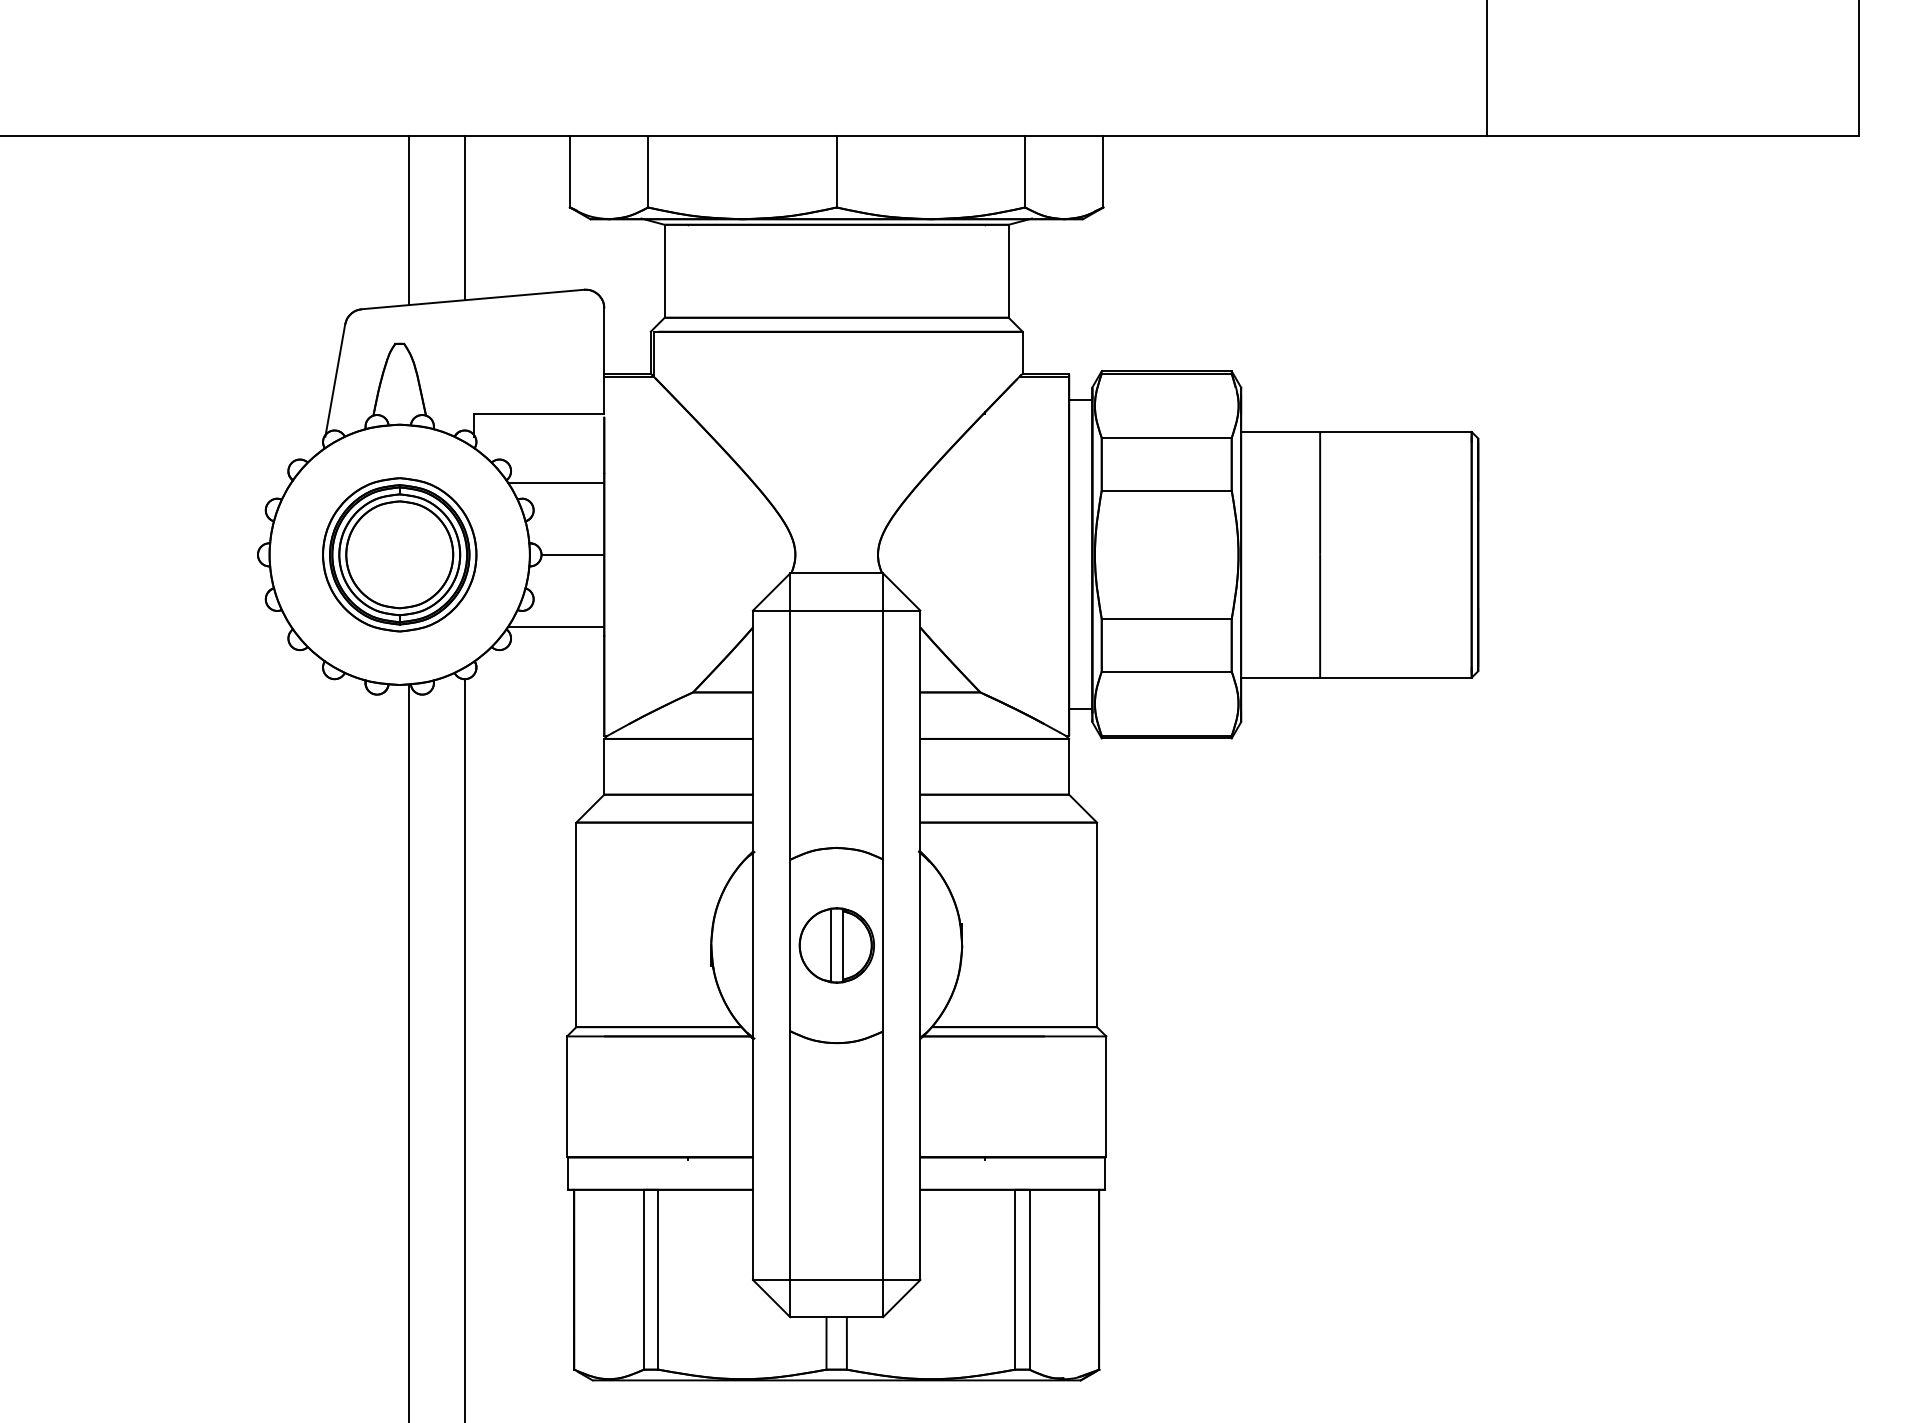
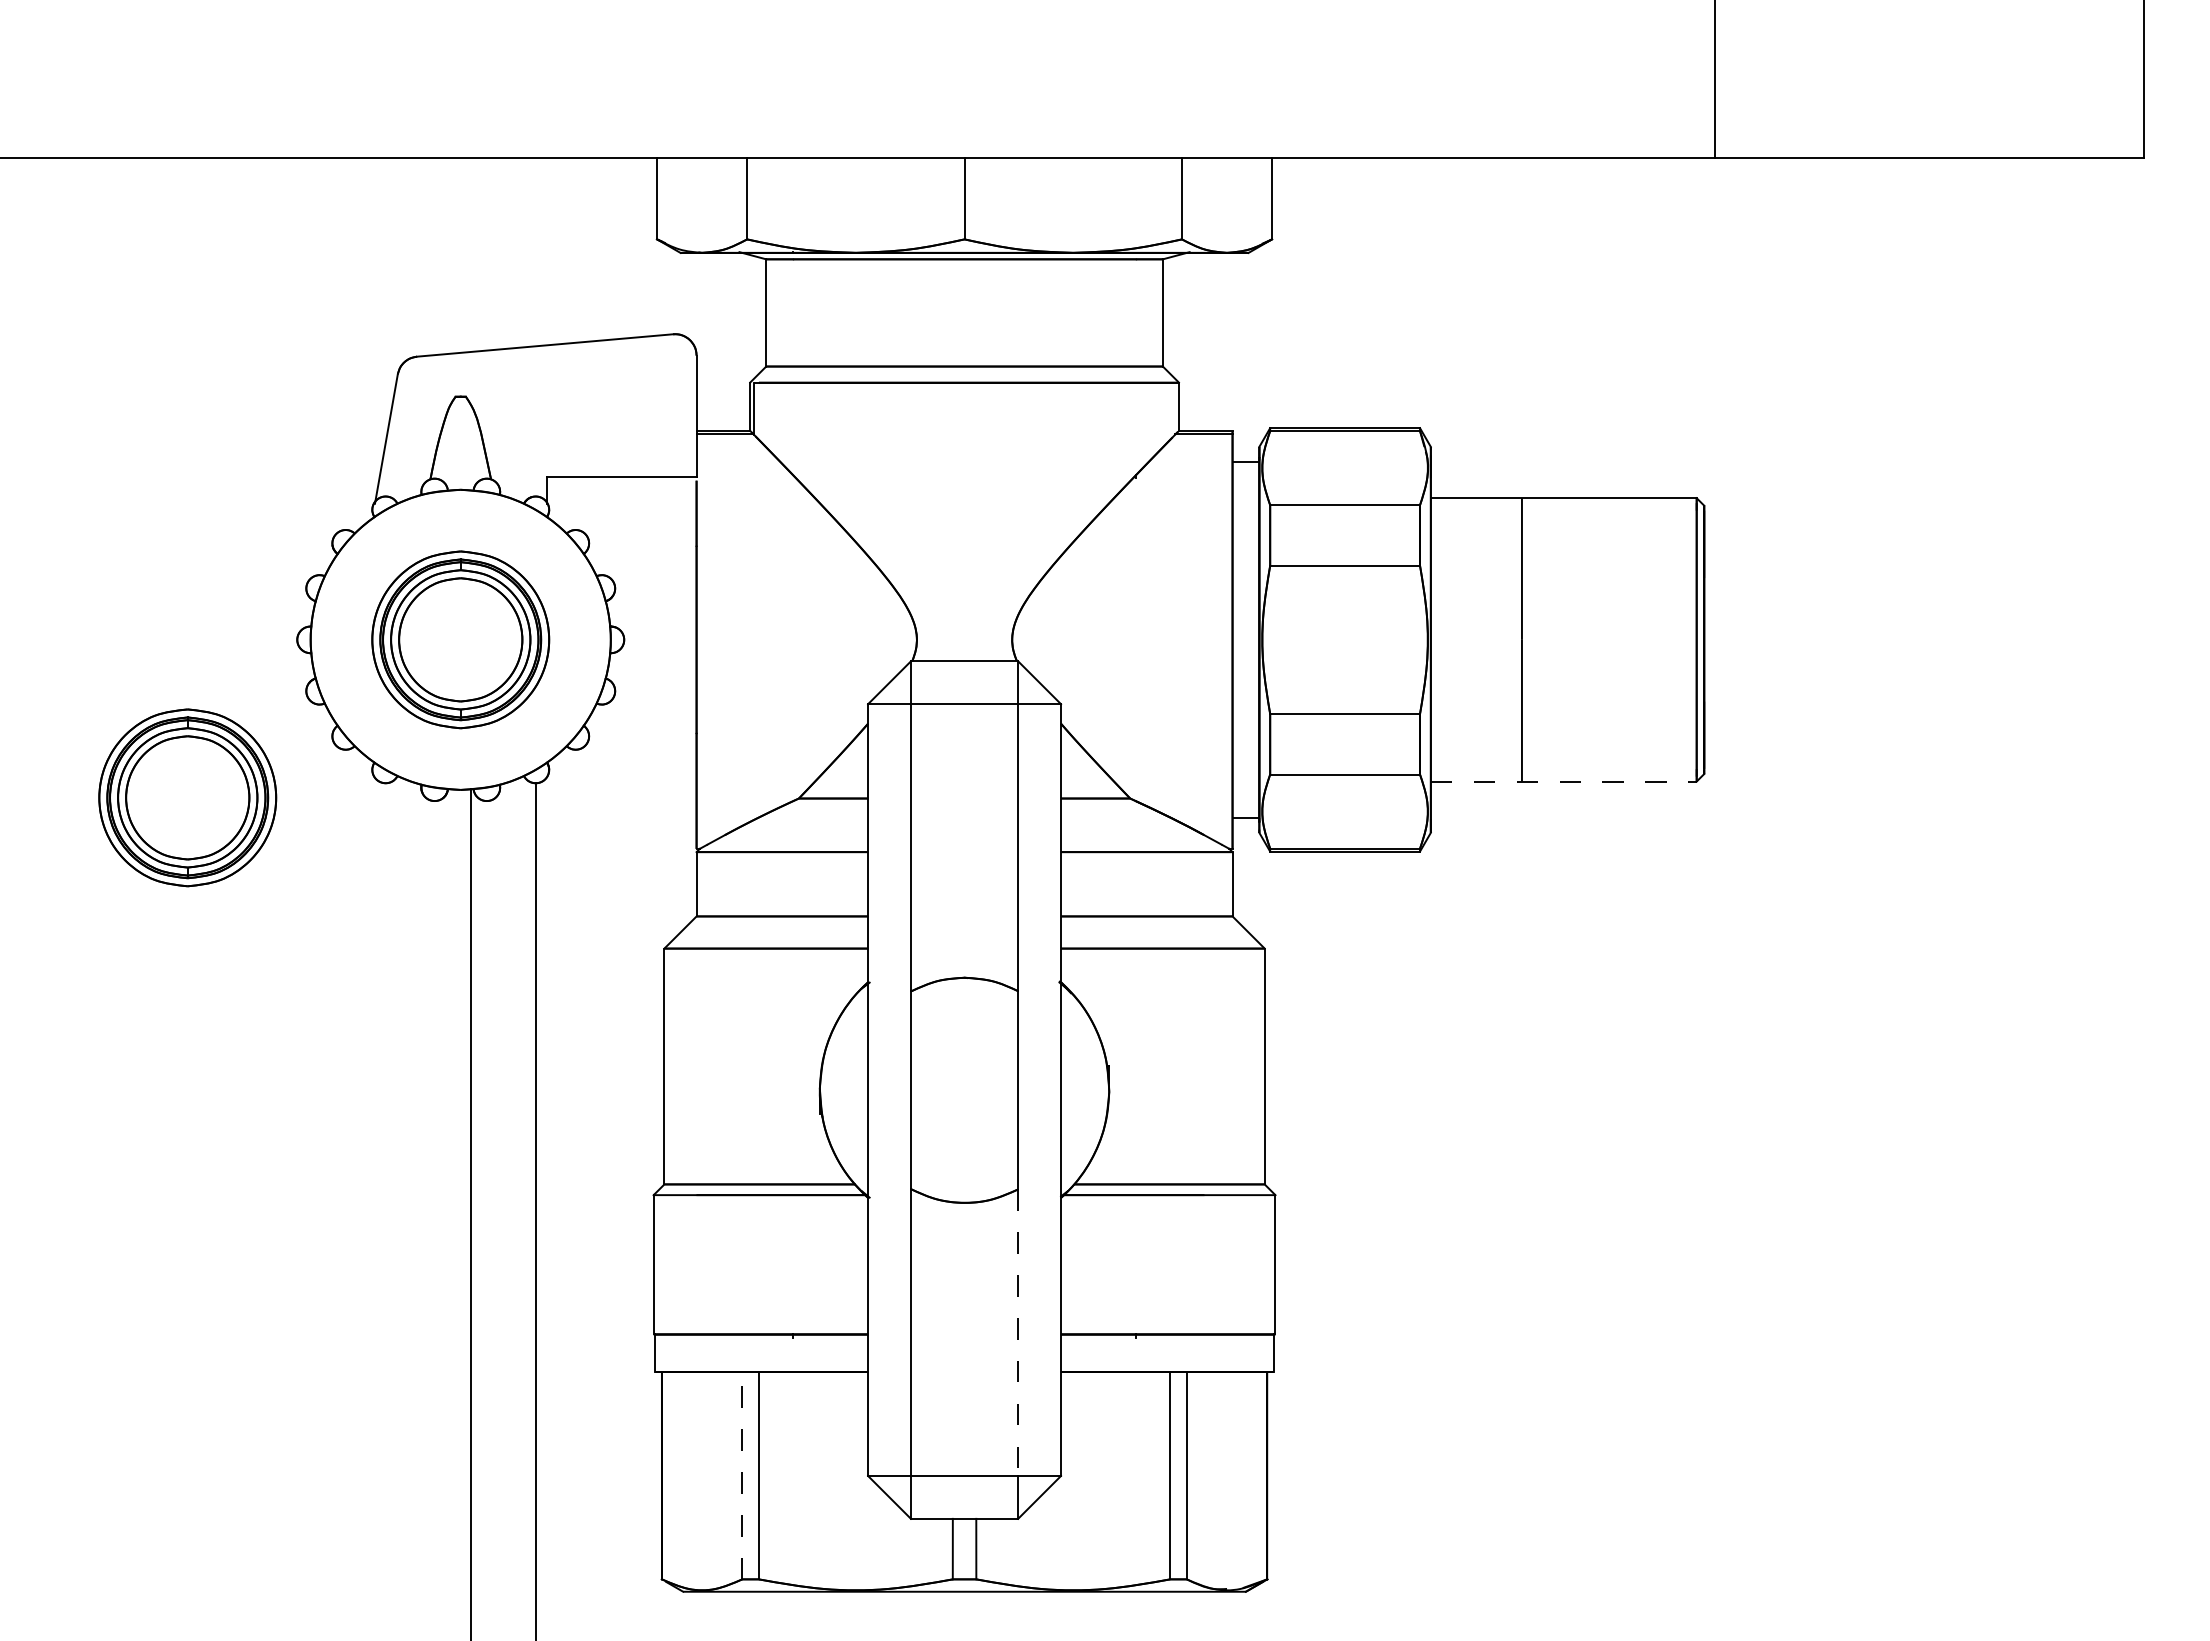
line: (464, 218) -> (535, 251), removed
line: (409, 220) -> (471, 254), removed
line: (555, 482) -> (640, 556), removed
line: (572, 554) -> (660, 639), removed
line: (555, 626) -> (640, 722), removed
line: (1356, 677) -> (1563, 781), solid -> dashed
part: (162, 691) -> (187, 797), added
part: (836, 945) -> (964, 1090), removed
line: (883, 1156) -> (1018, 1333), solid -> dashed
line: (644, 1279) -> (742, 1475), solid -> dashed

